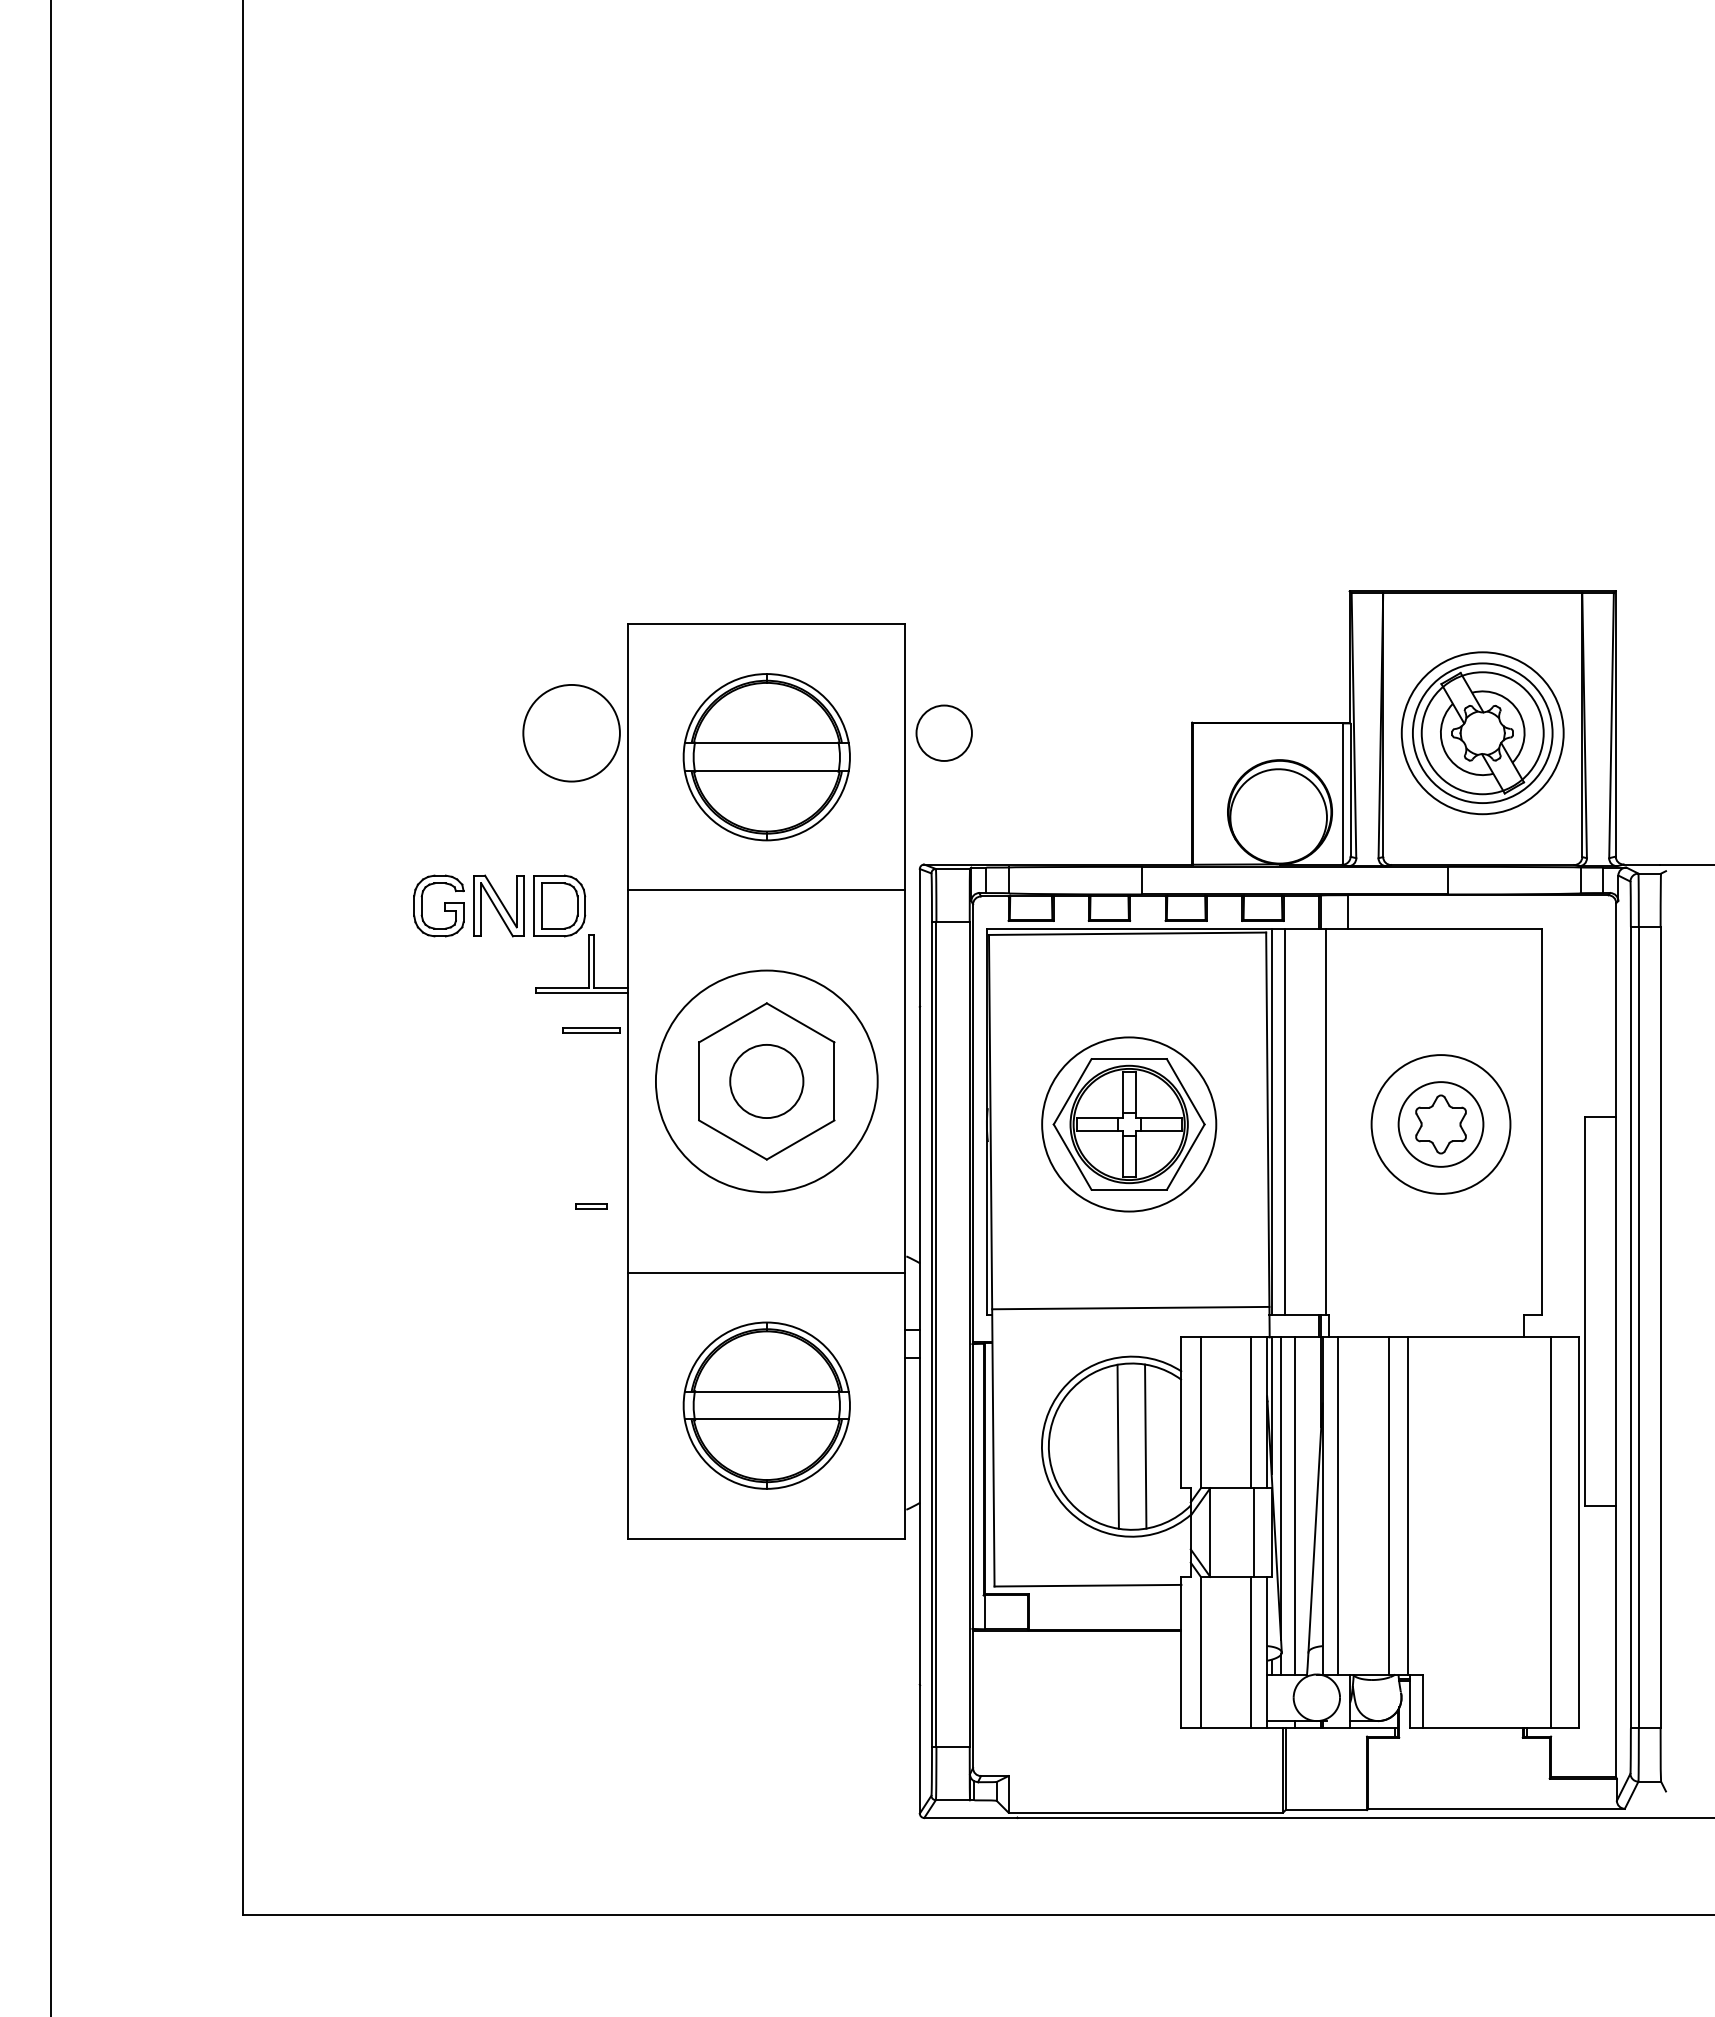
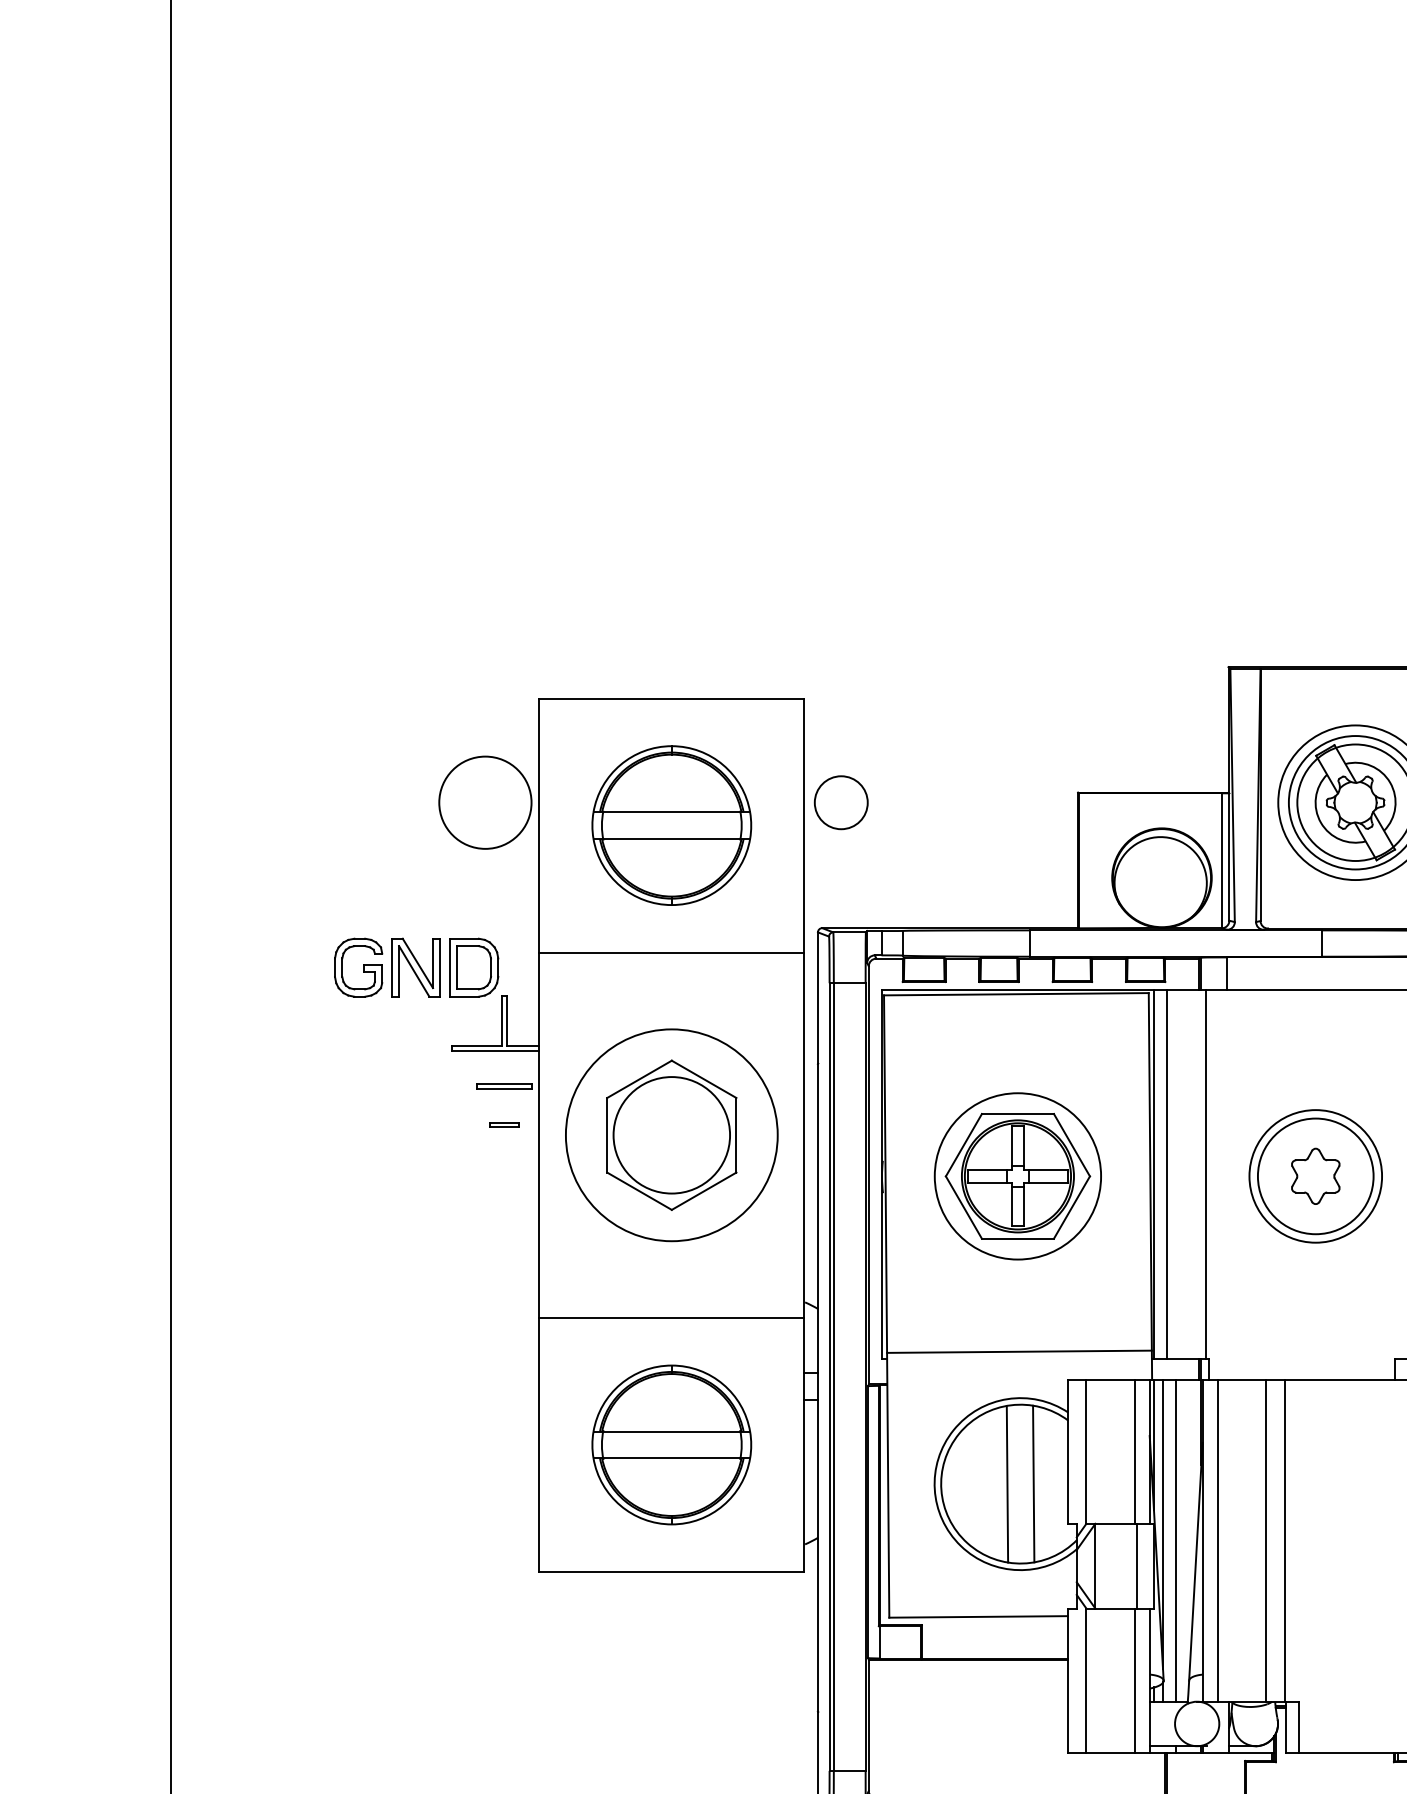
circle: (766, 1081) -> (671, 1135), size x1.67
circle: (1440, 1124) -> (1315, 1176), size x1.43
part: (591, 1206) -> (504, 1124), moved

